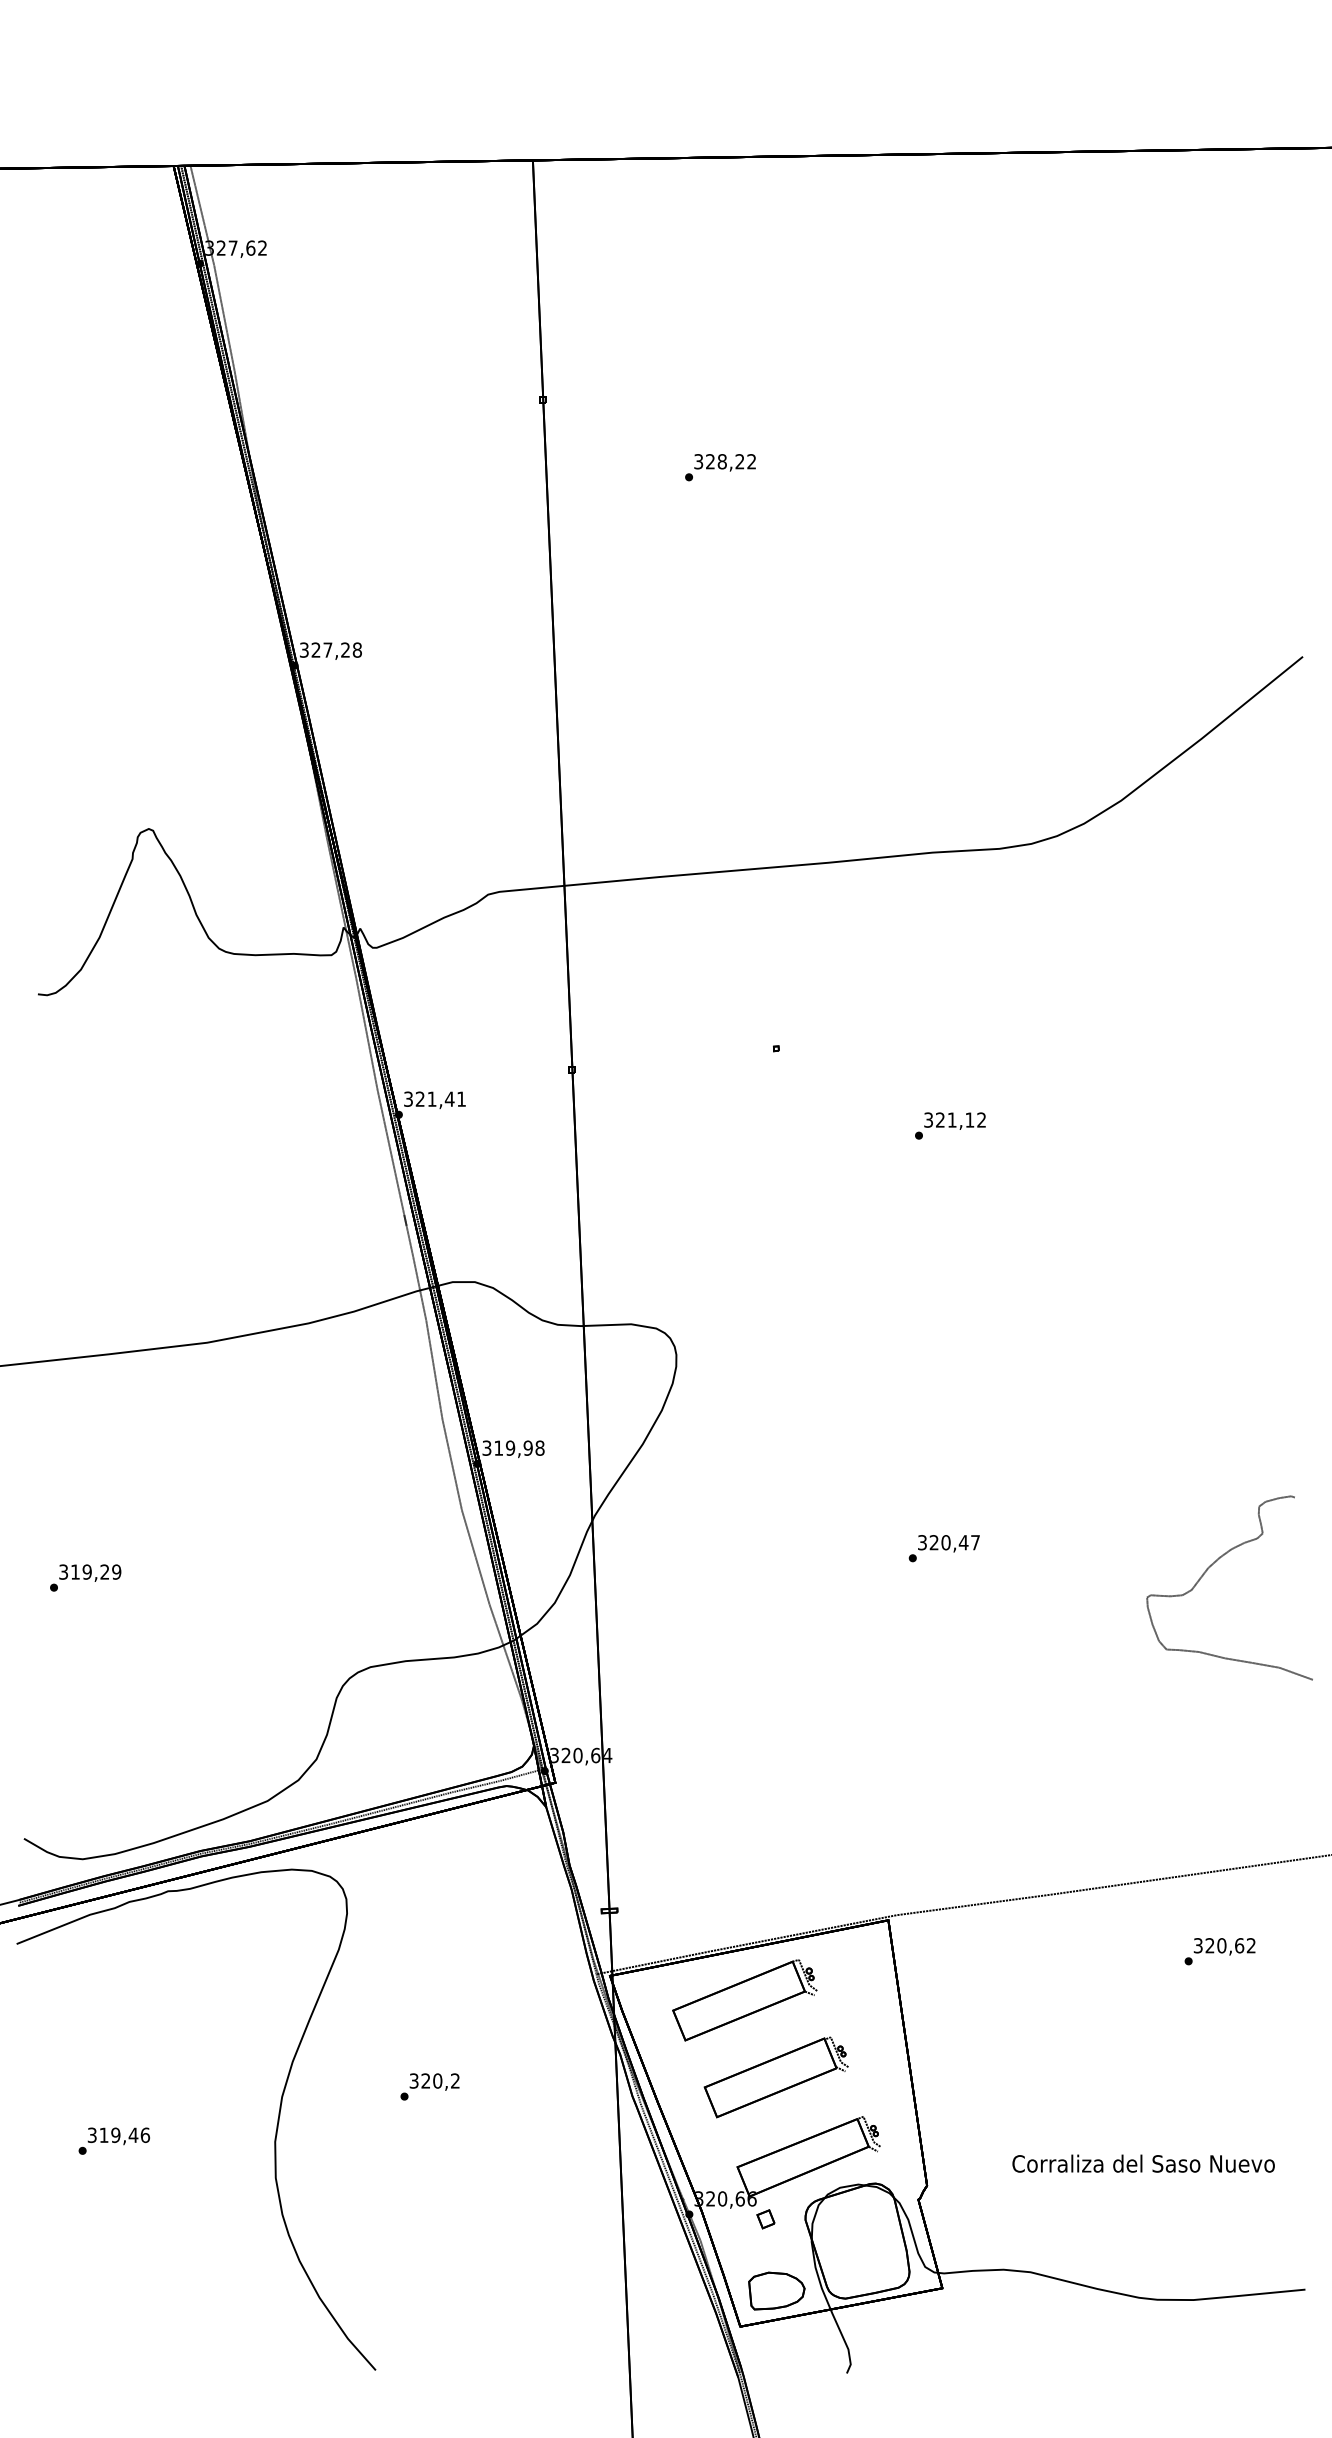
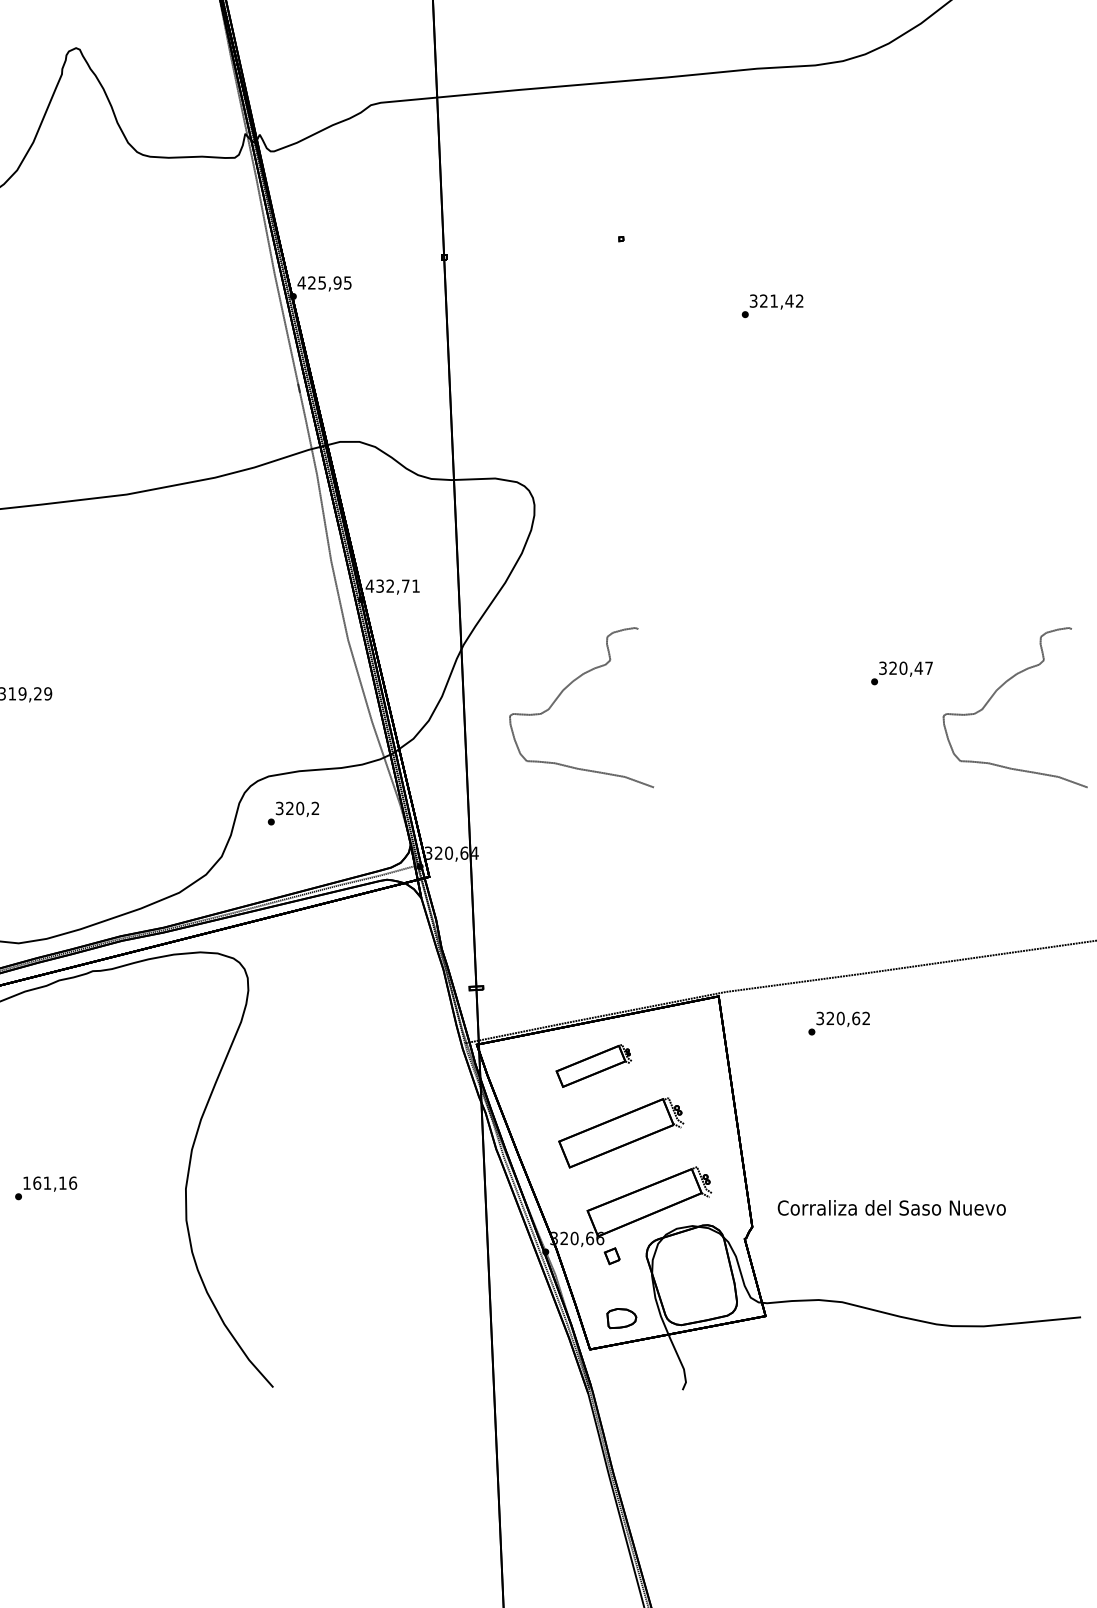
text: (434, 1098) -> (324, 282), 321,41 -> 425,95
text: (969, 1119) -> (789, 300), 321,12 -> 321,42
text: (513, 1447) -> (392, 585), 319,98 -> 432,71
text: (943, 1548) -> (901, 673), moved
curve: (707, 1572) -> (561, 694), added
text: (1219, 1951) -> (838, 1023), moved
part: (744, 2000) -> (593, 1066), size x0.6
text: (429, 2086) -> (293, 813), moved
text: (112, 2135) -> (44, 1183), 319,46 -> 161,16
text: (1143, 2163) -> (891, 1207), moved
part: (776, 2290) -> (621, 1318), size x0.6

